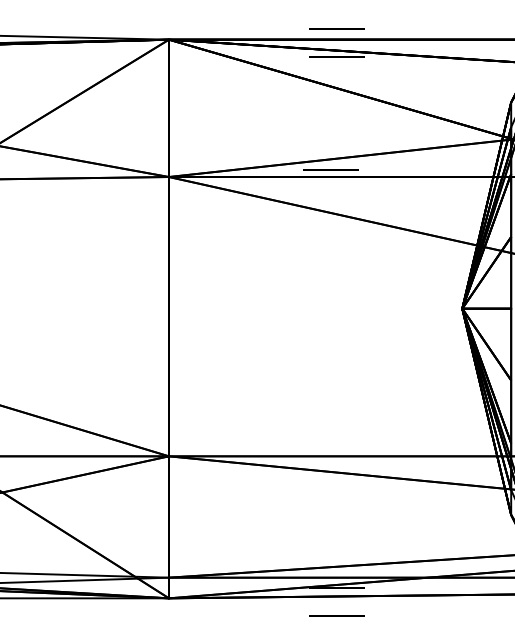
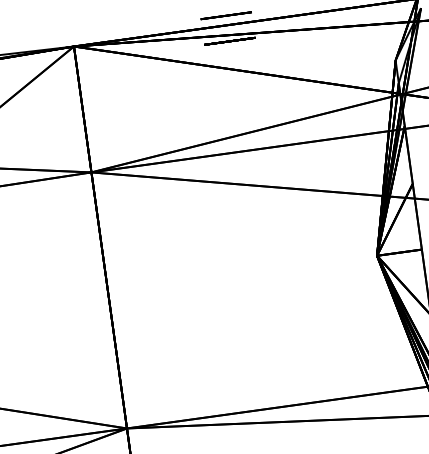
line: (330, 169) -> (238, 144), removed

